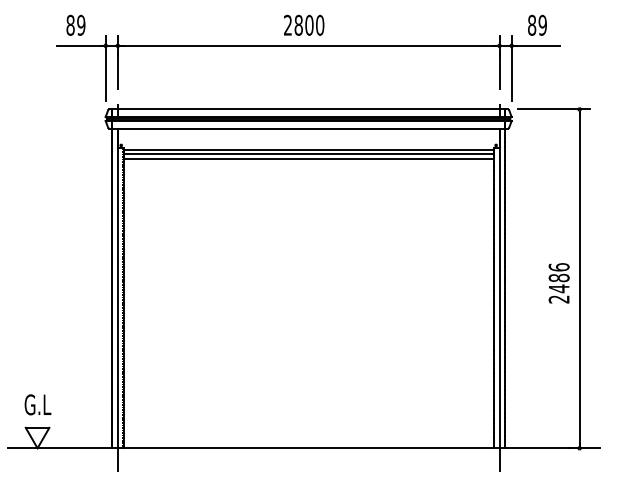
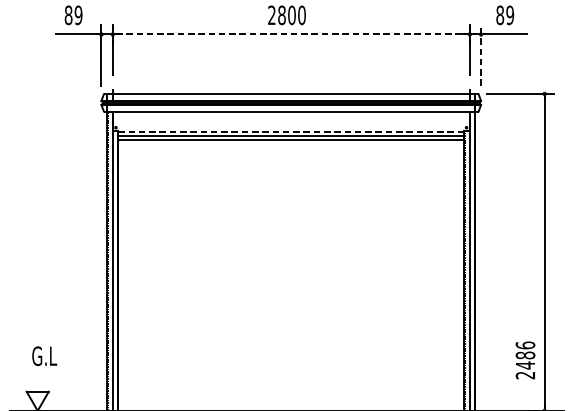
line: (309, 45) -> (292, 34), solid -> dashed
line: (511, 68) -> (480, 55), solid -> dashed
line: (308, 149) -> (291, 131), solid -> dashed
text: (558, 283) -> (524, 360), moved
text: (37, 404) -> (44, 355), moved

